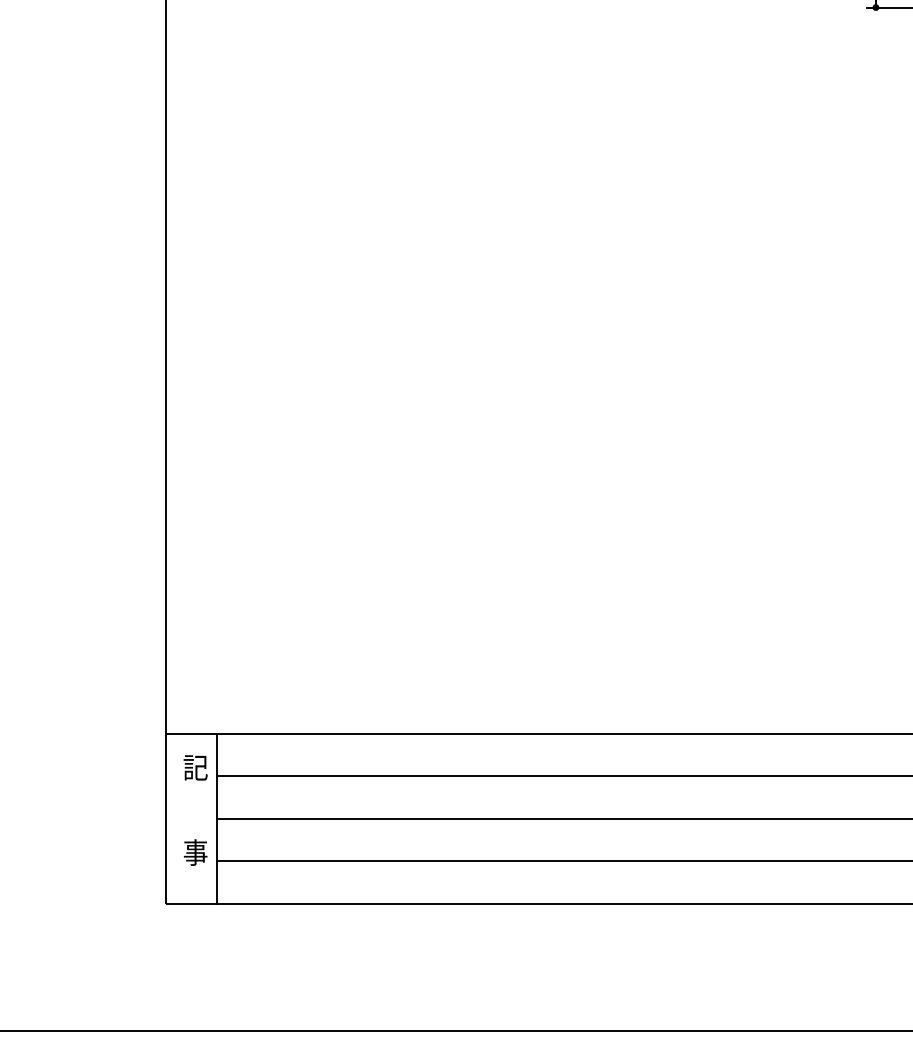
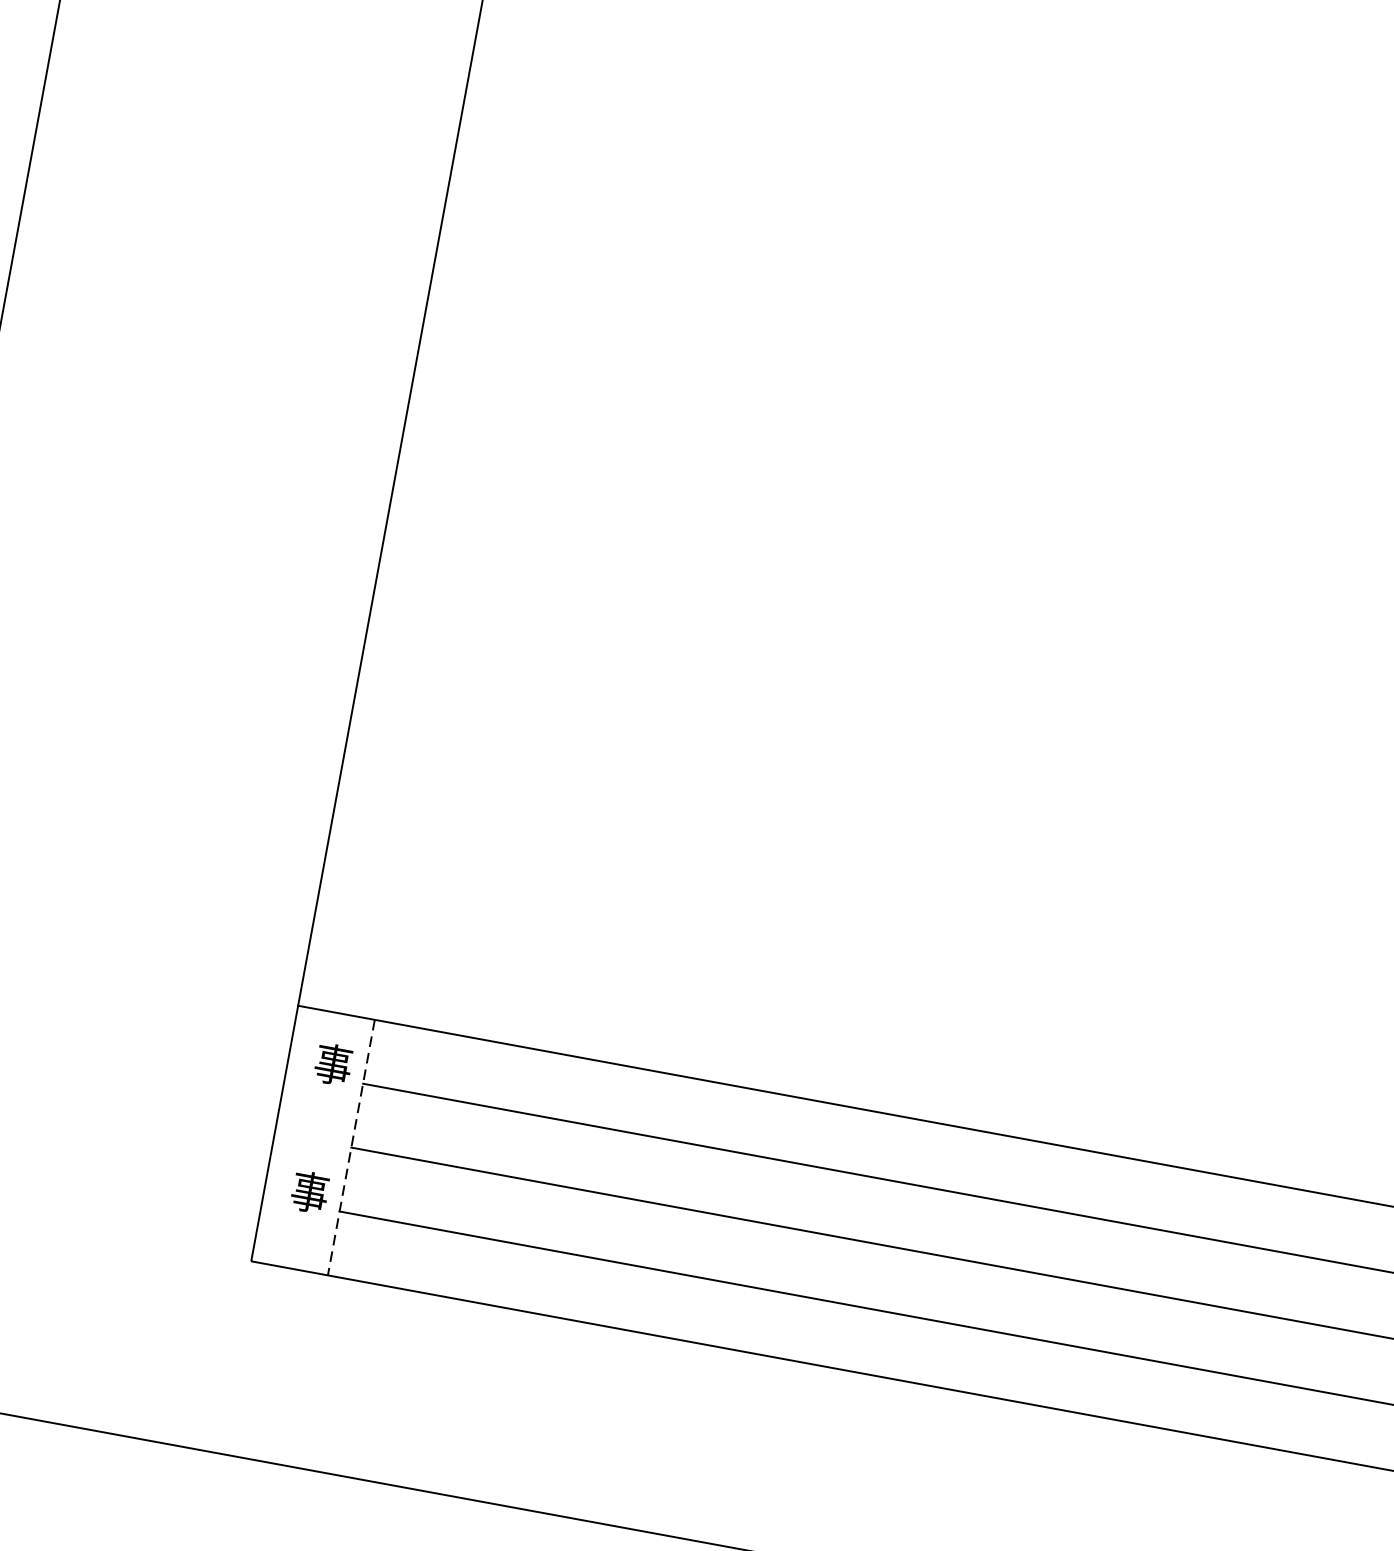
text: (195, 767) -> (333, 1064), 記 -> 事
line: (216, 818) -> (350, 1146), solid -> dashed

